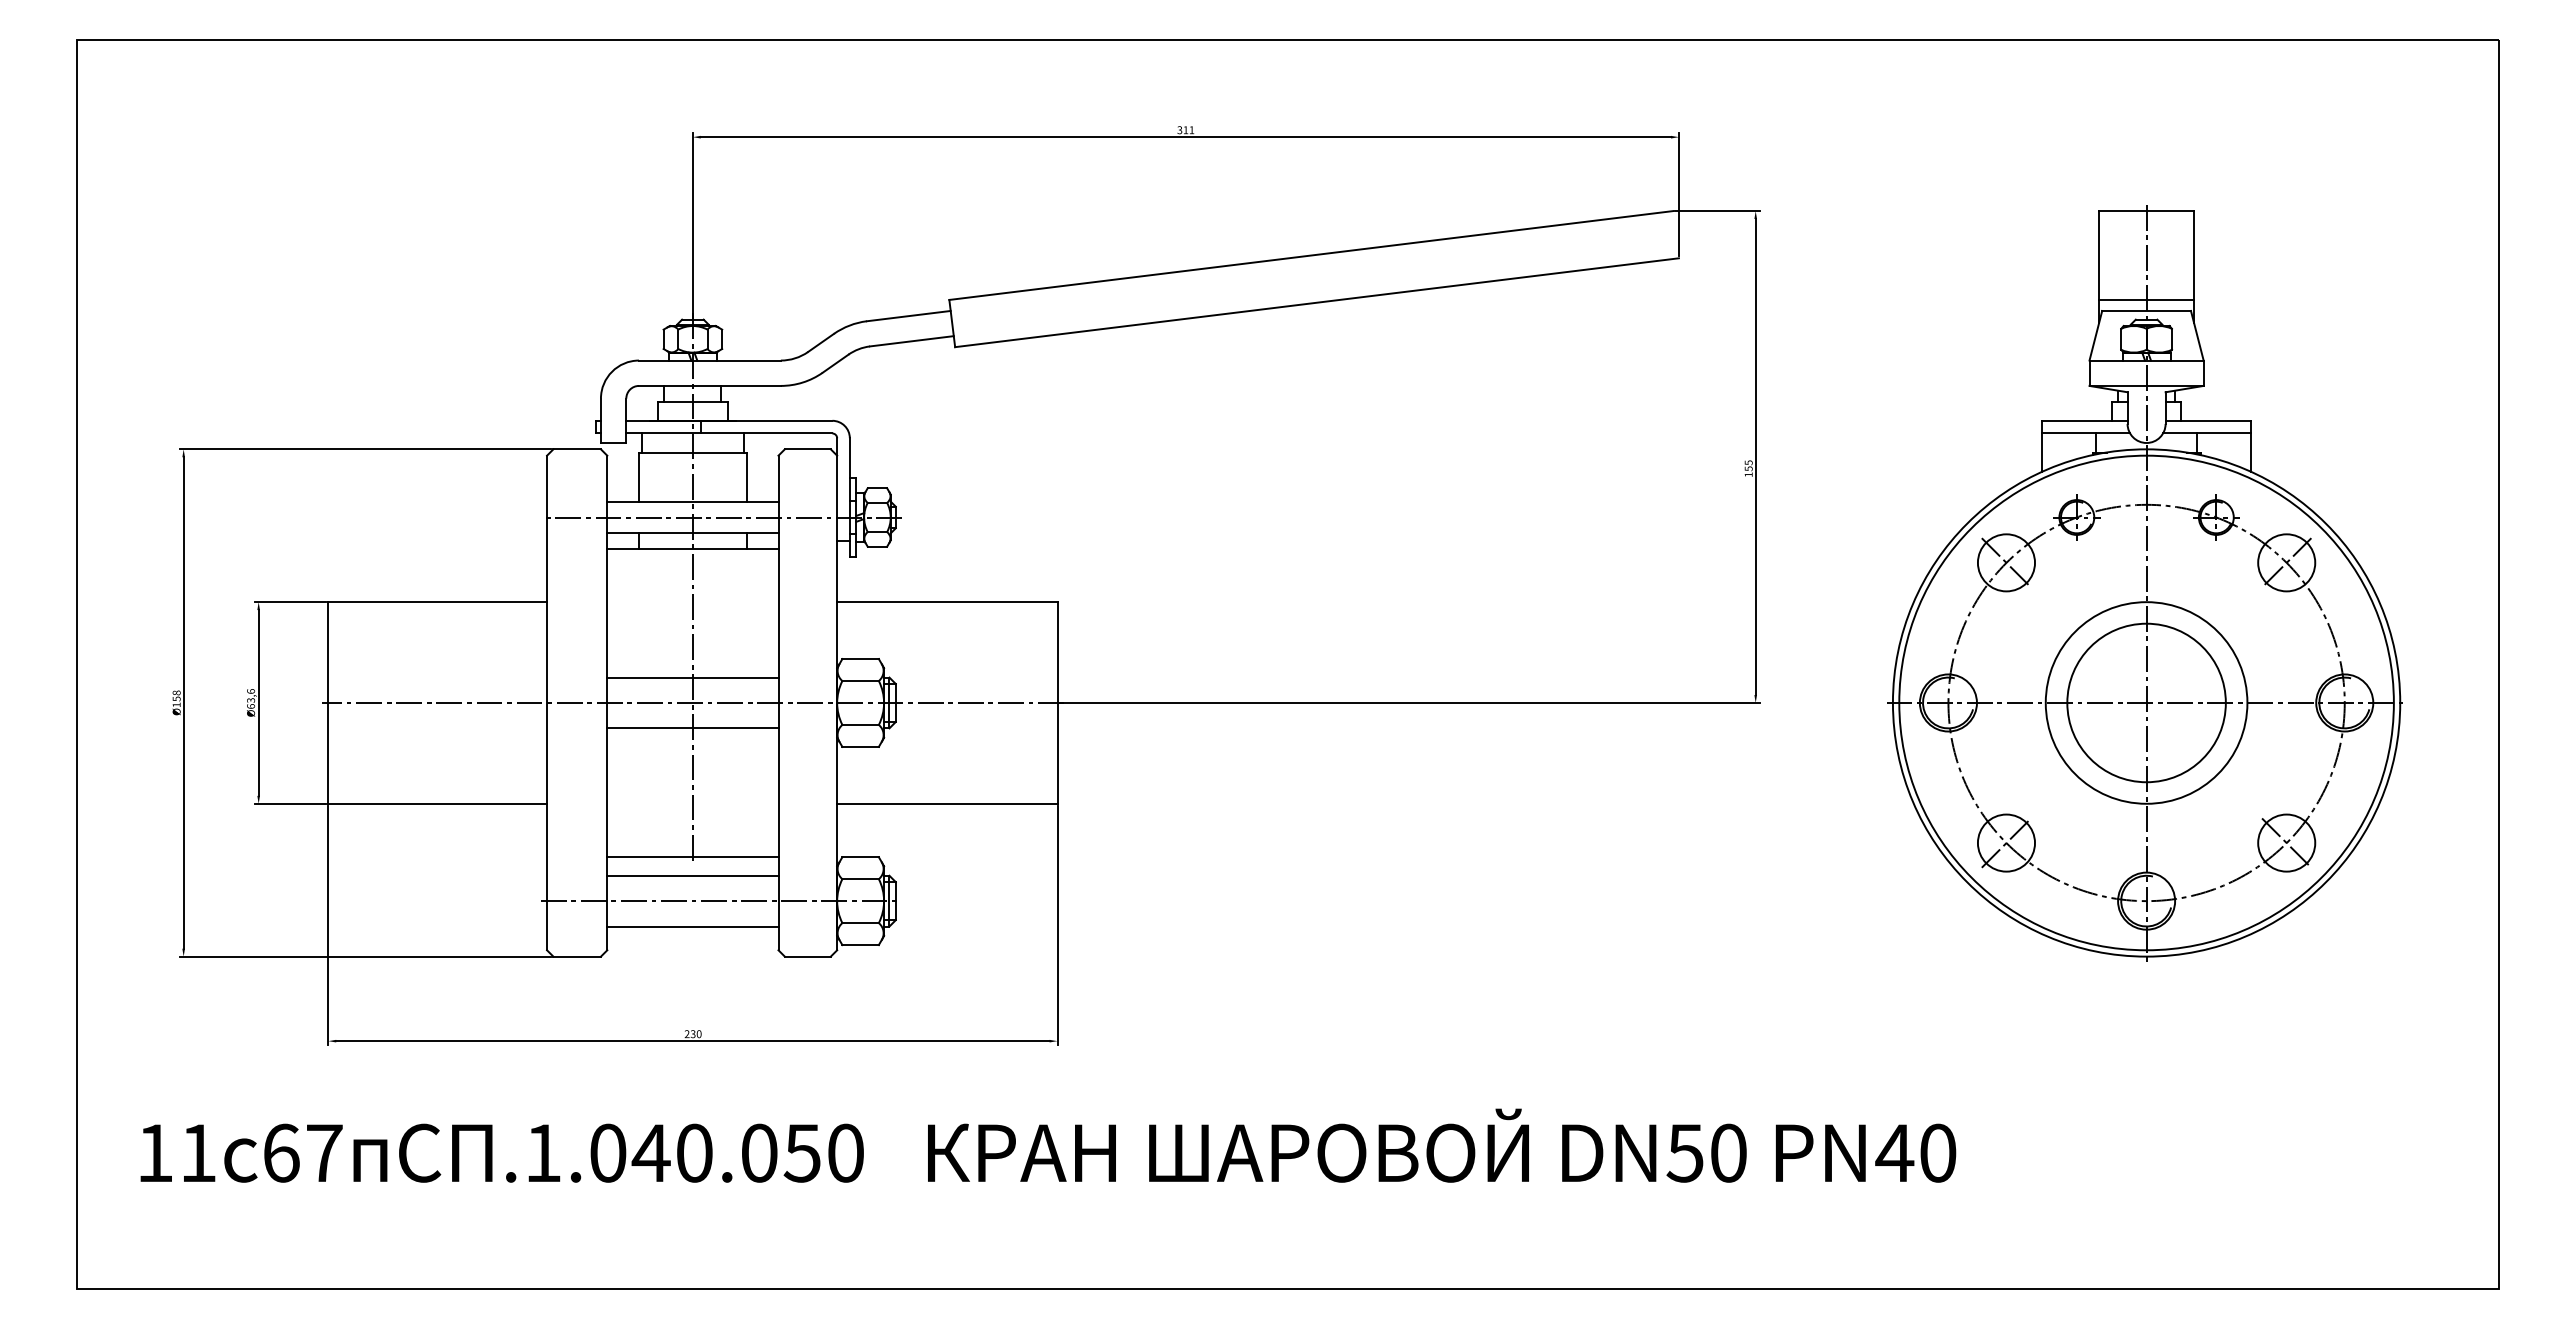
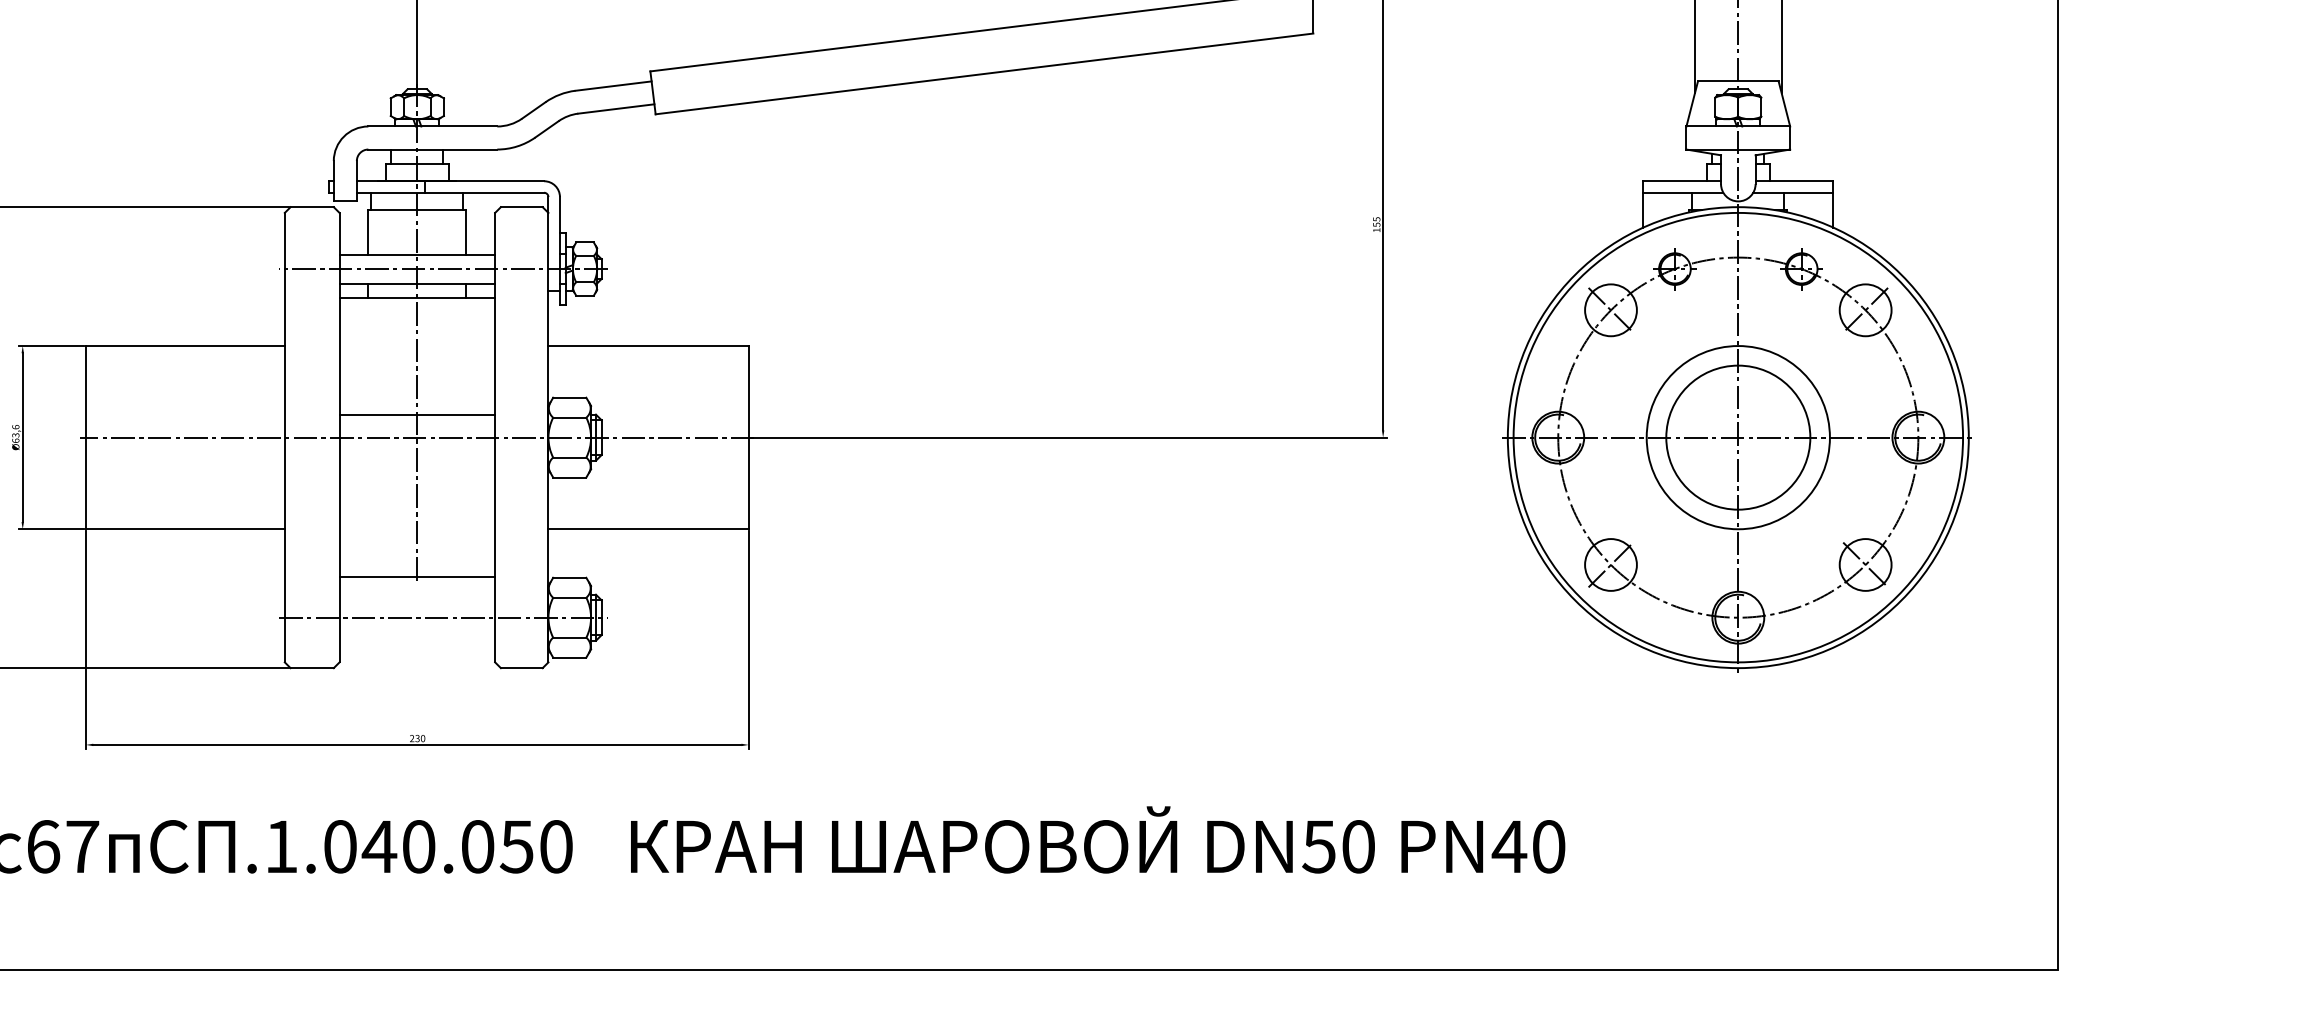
line: (2146, 299) -> (1738, 71), removed
line: (692, 728) -> (416, 460), removed
line: (692, 875) -> (416, 594), removed
line: (692, 926) -> (416, 640), removed

